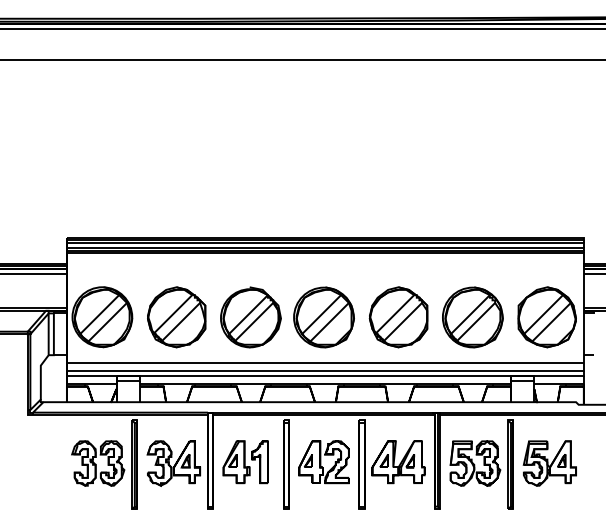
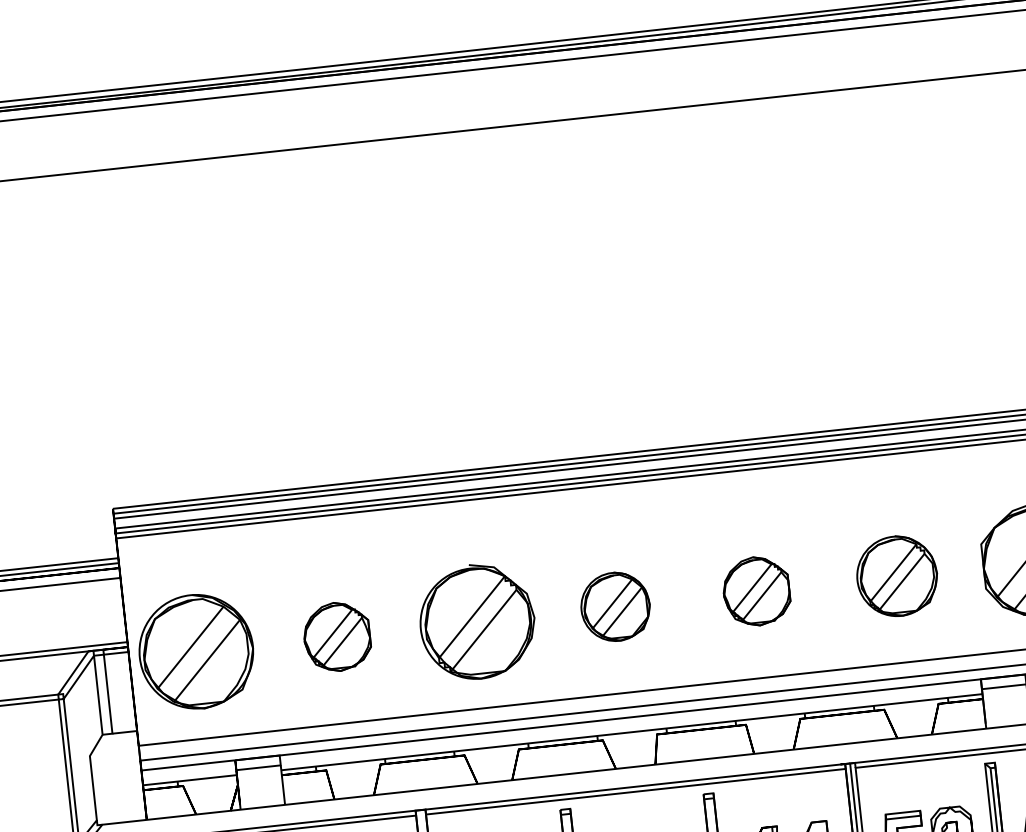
part: (176, 317) -> (336, 637), size x0.6
part: (323, 317) -> (614, 607), size x0.6
part: (398, 317) -> (756, 591), size x0.6
part: (472, 317) -> (896, 576), size x0.7

